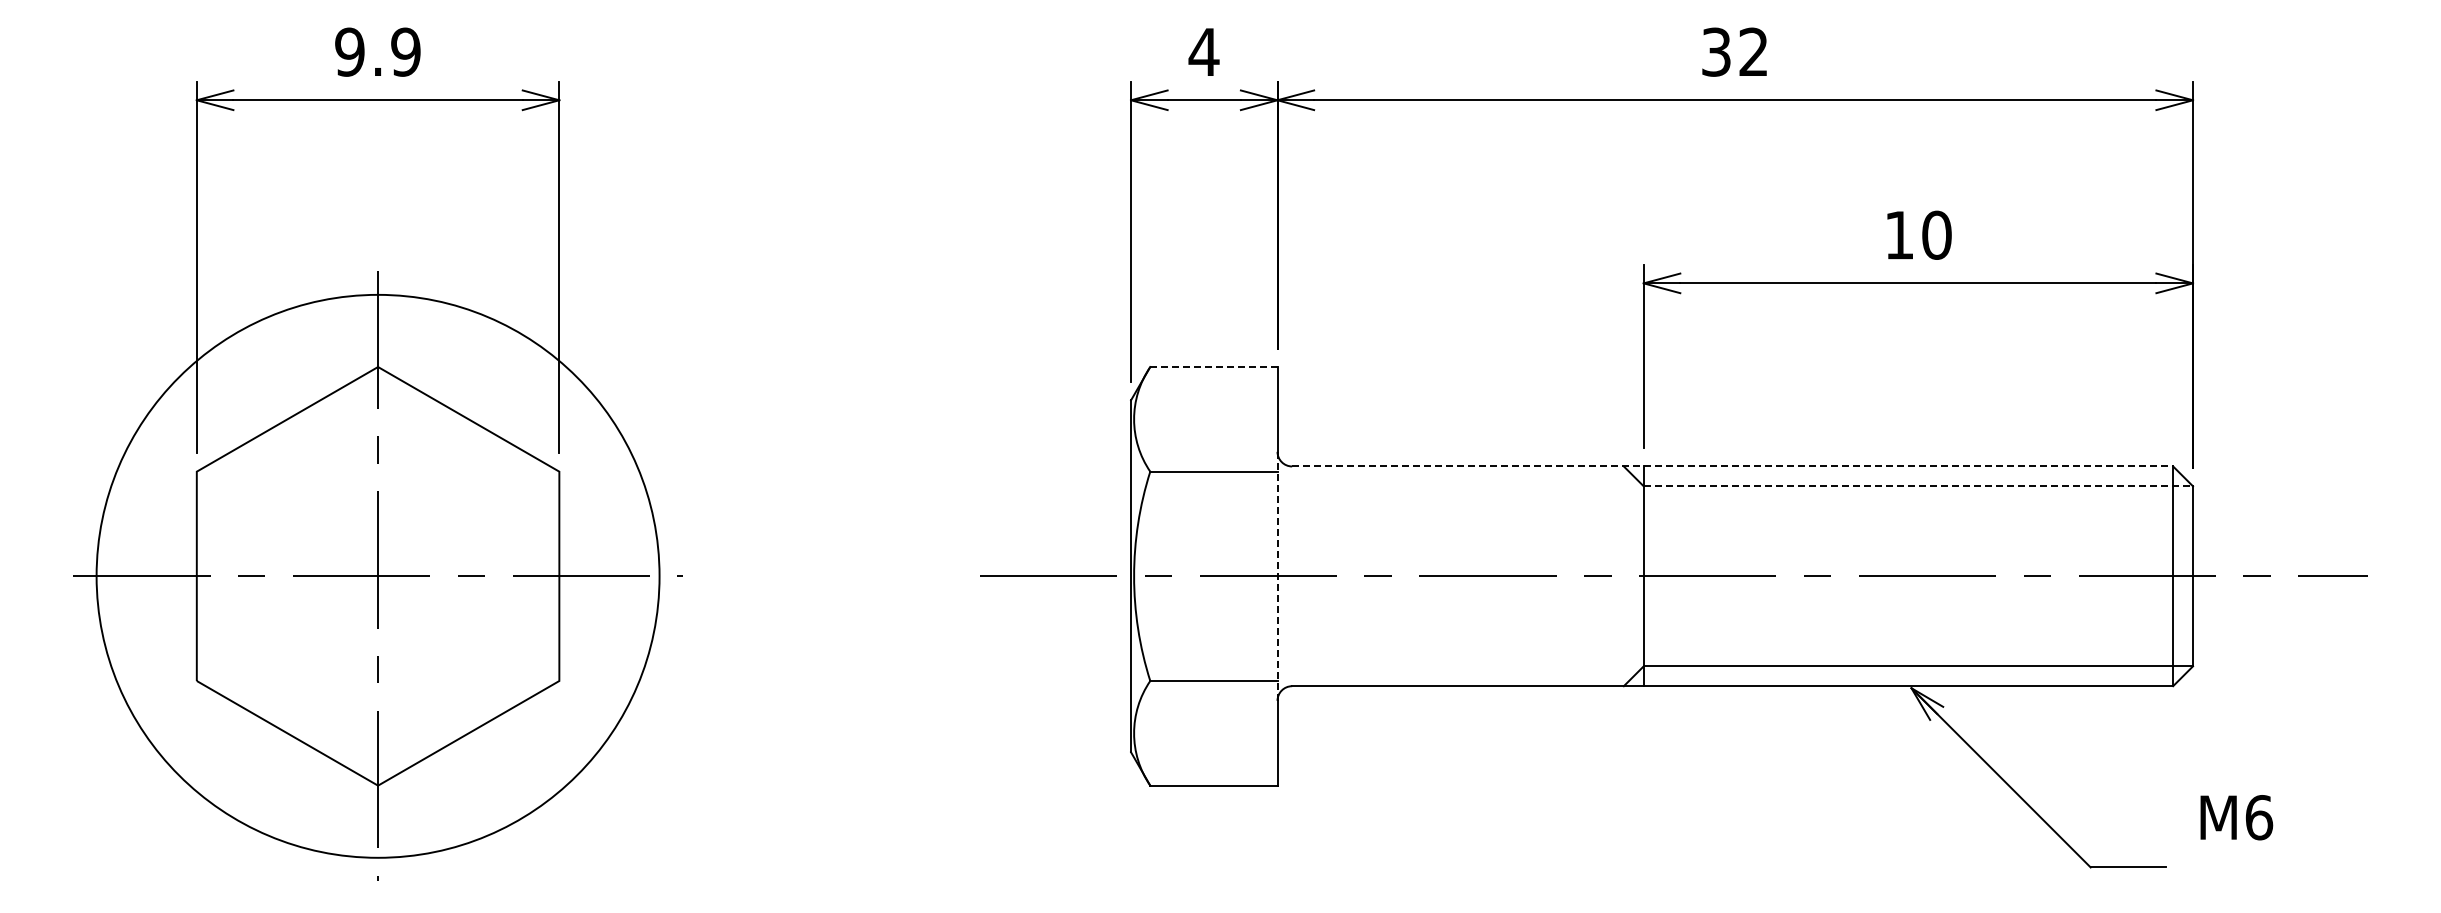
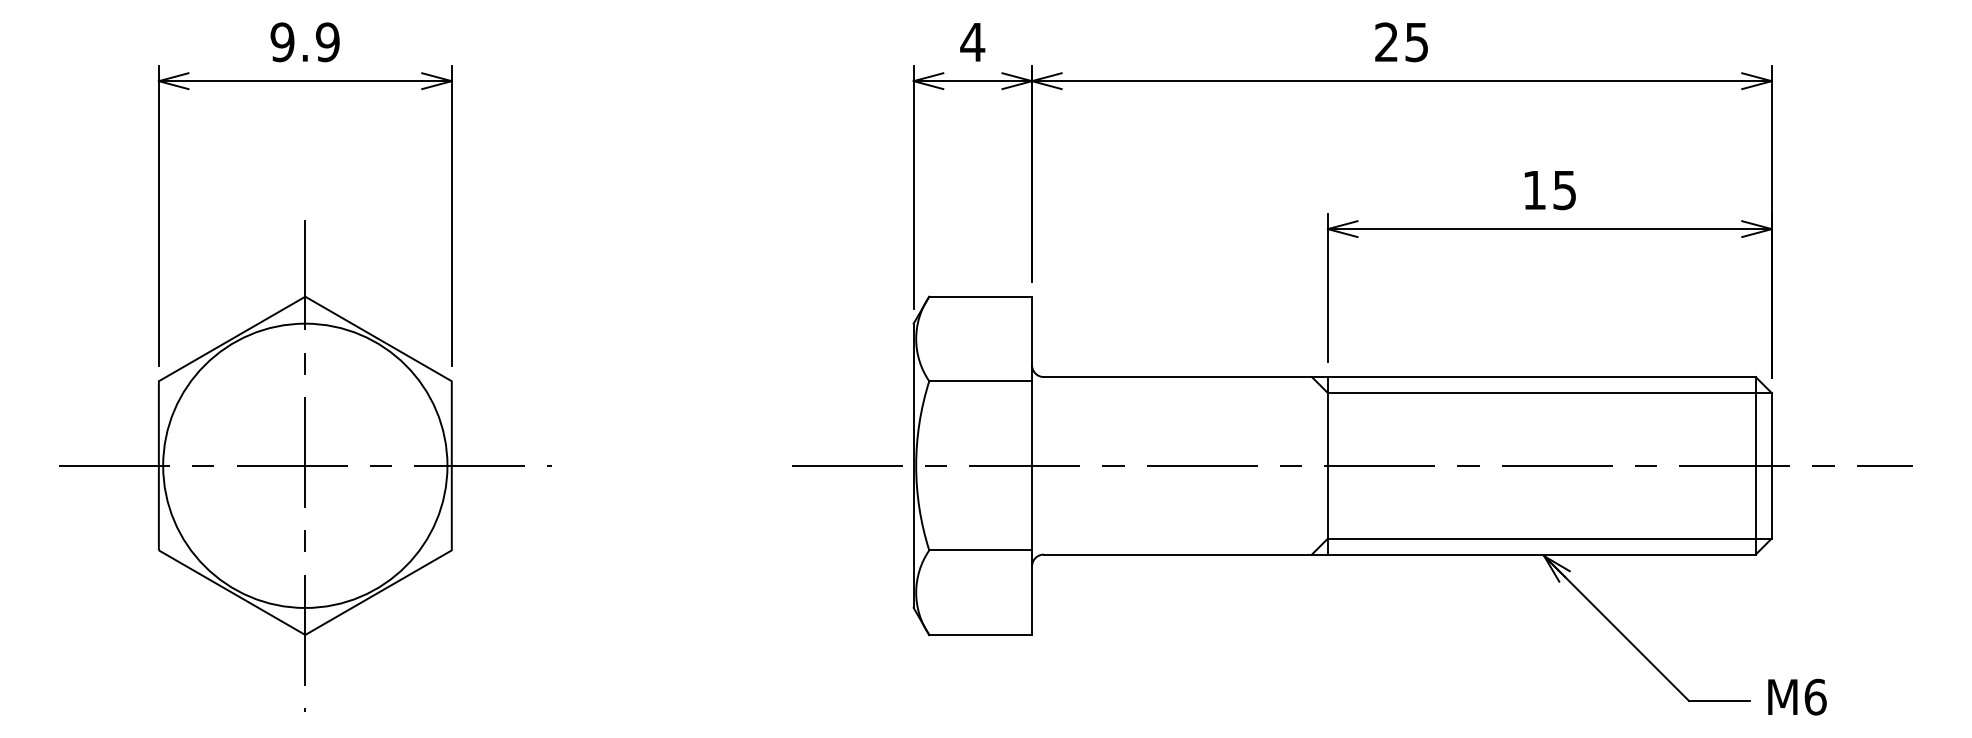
text: (1734, 51) -> (1401, 41), 32 -> 25
text: (1936, 234) -> (1564, 189), 10 -> 15
line: (1213, 367) -> (980, 297), dashed -> solid
line: (1732, 466) -> (1399, 377), dashed -> solid
line: (1918, 486) -> (1549, 393), dashed -> solid
circle: (378, 576) -> (305, 465), size x0.62
line: (1277, 576) -> (1032, 465), dashed -> solid
text: (2236, 817) -> (1797, 697), moved

